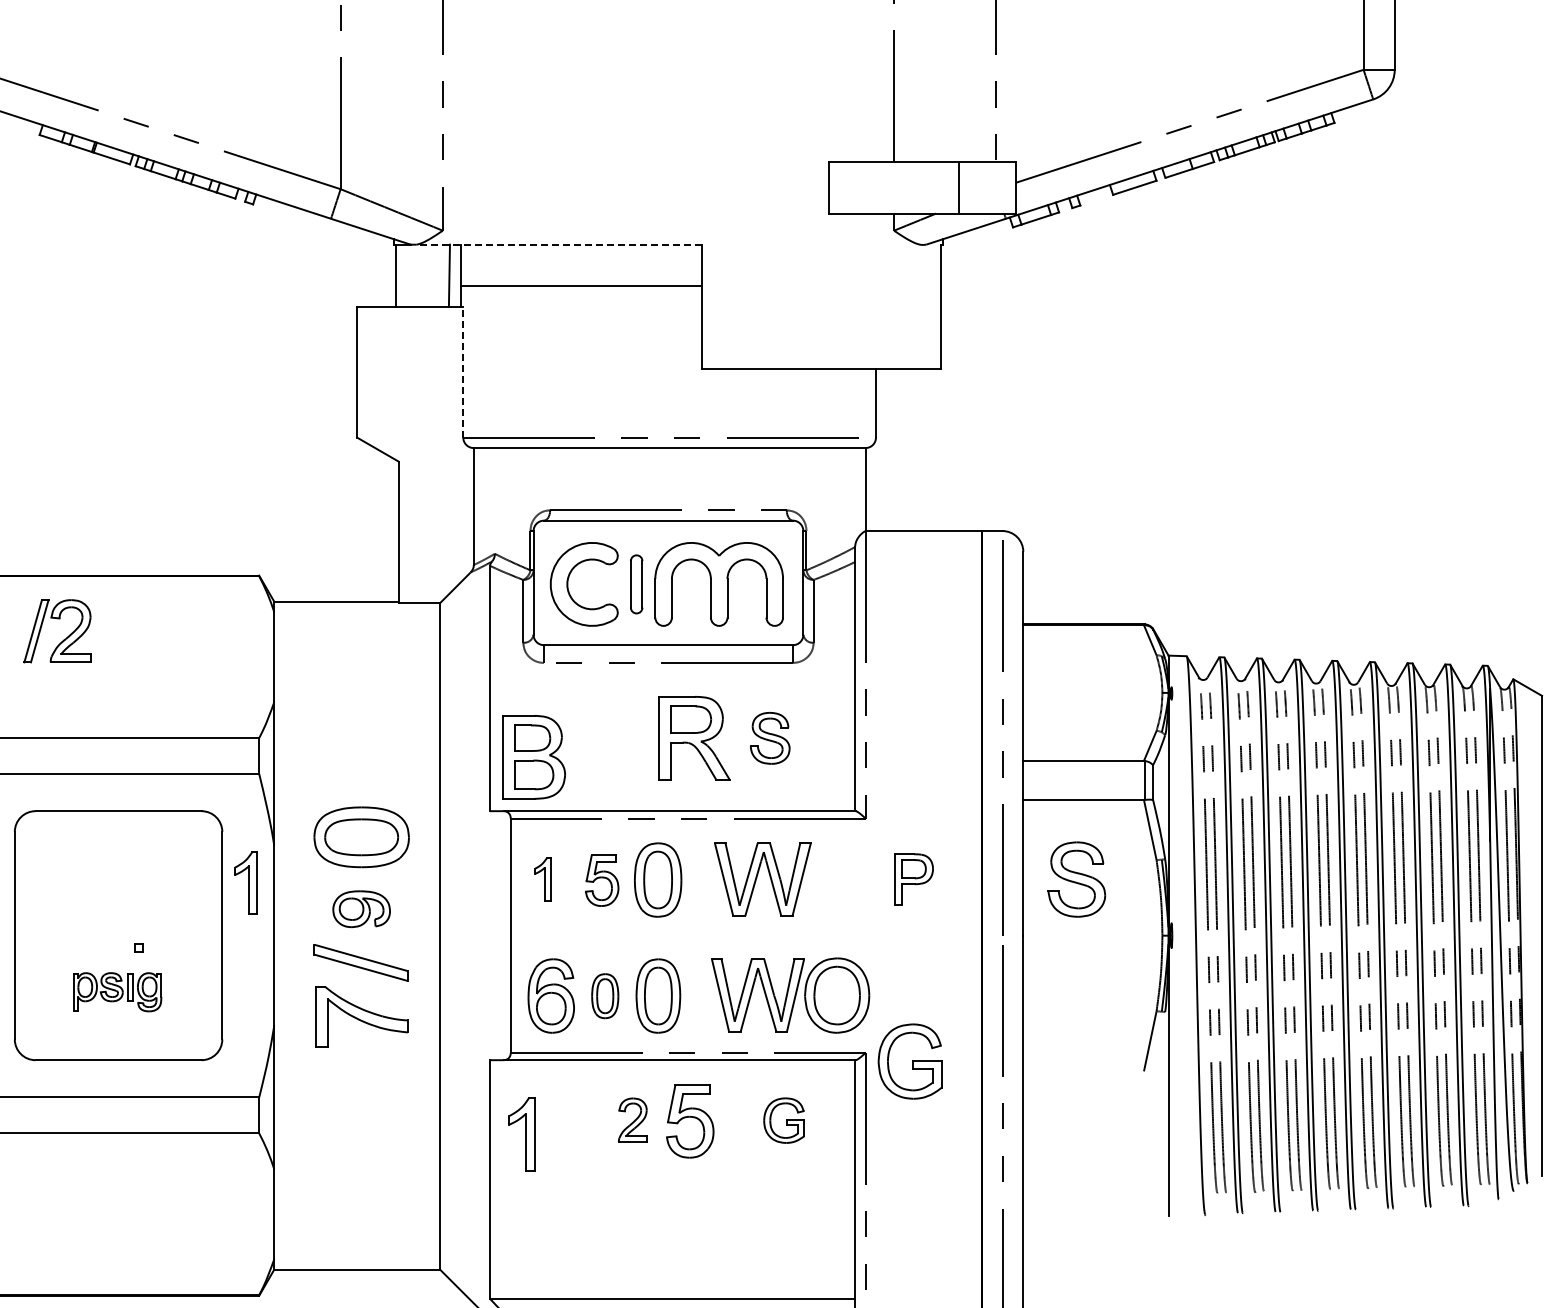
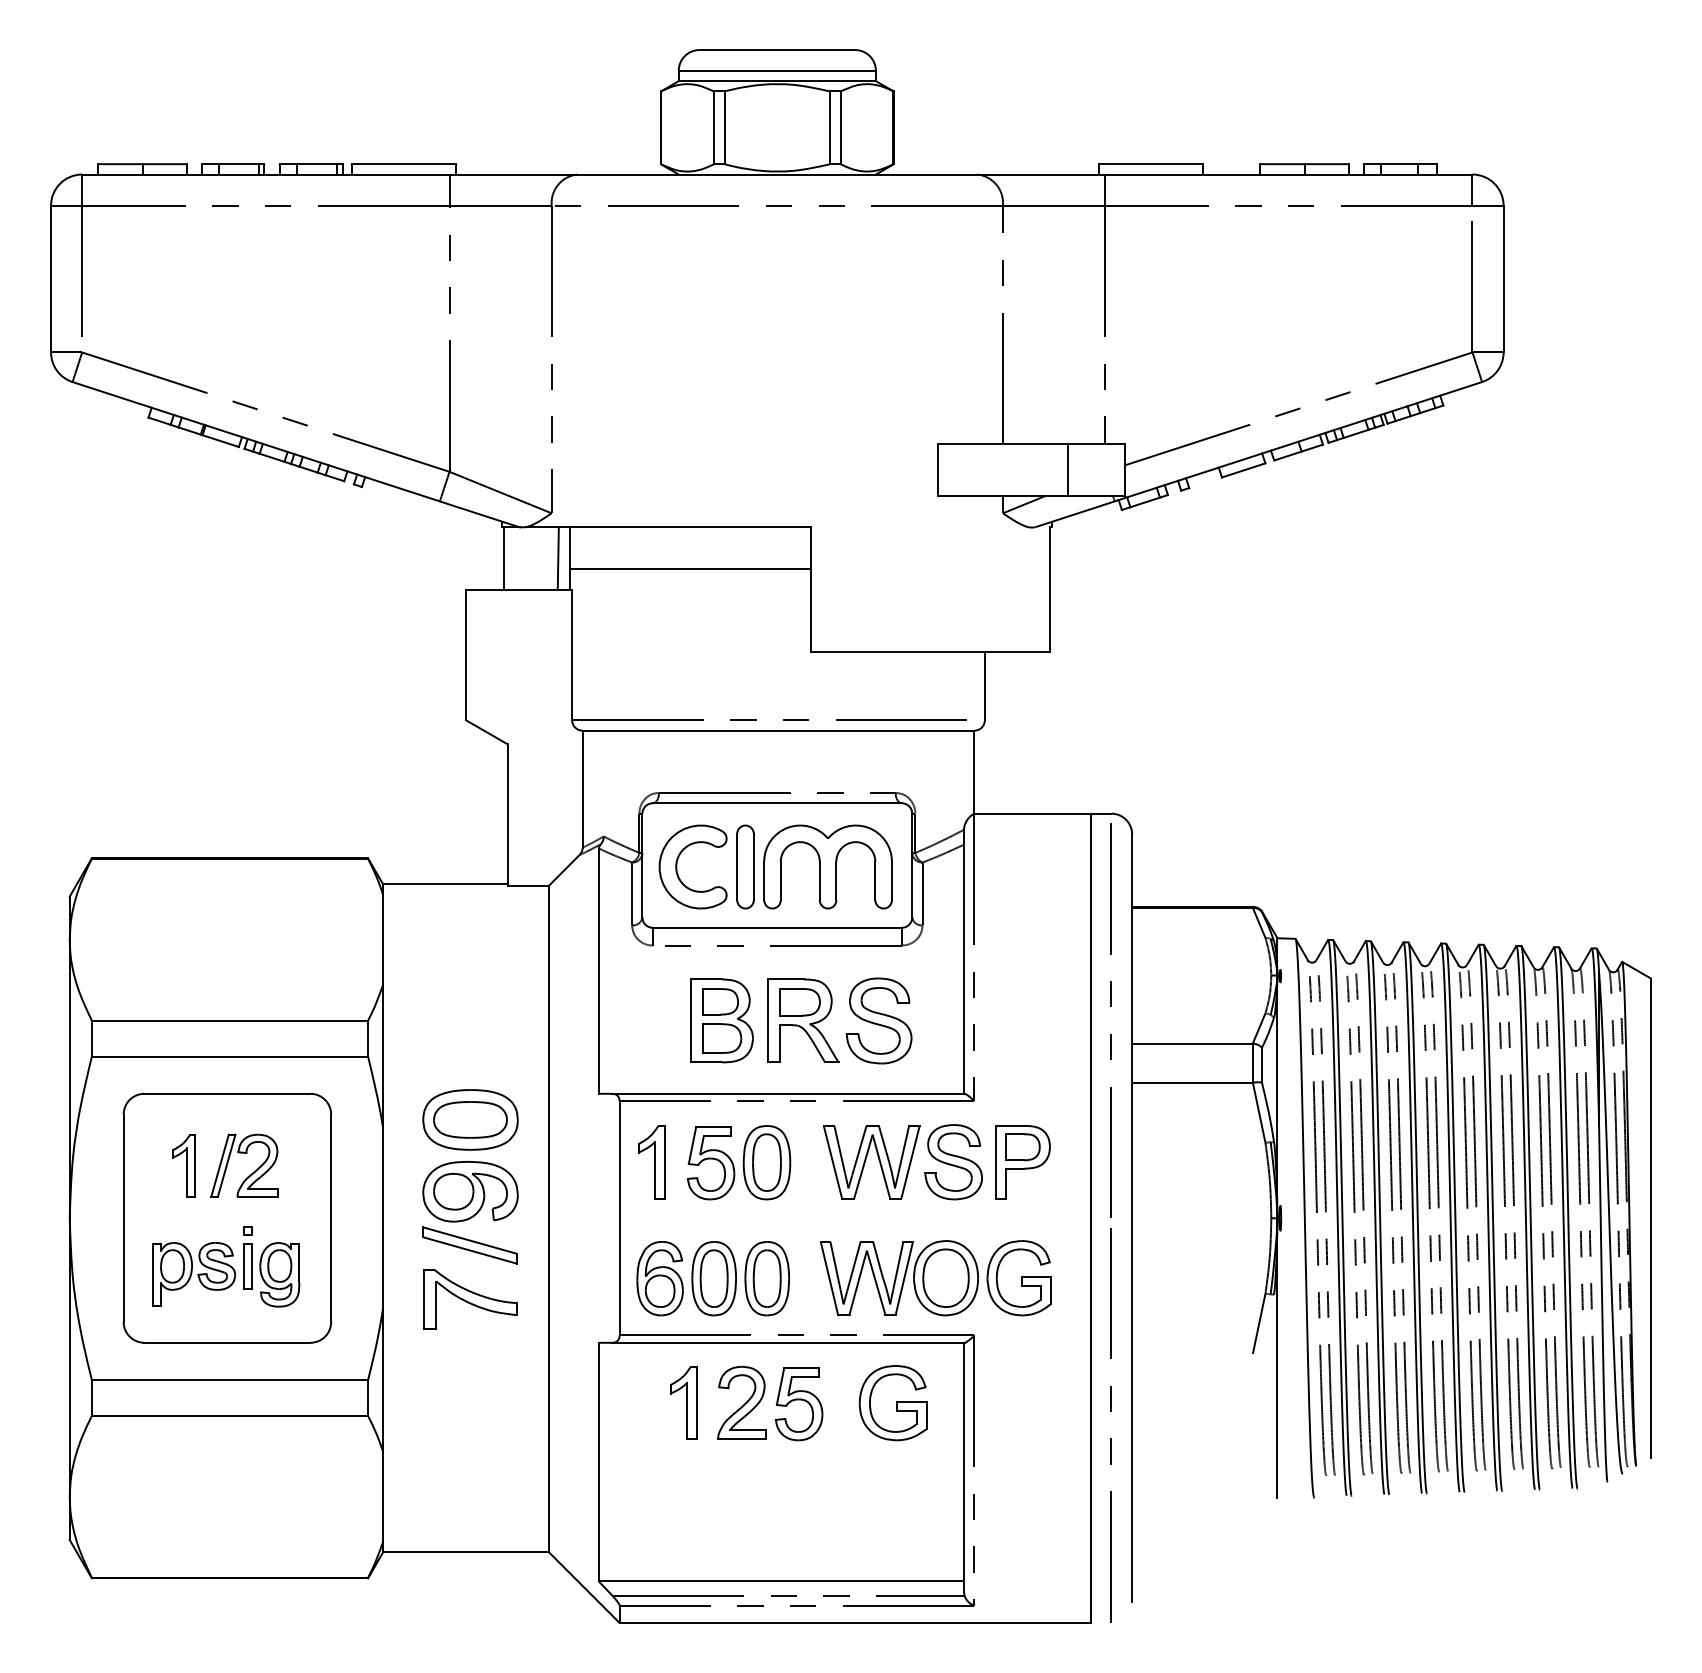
line: (558, 244) -> (667, 527), dashed -> solid
line: (463, 371) -> (572, 654), dashed -> solid
part: (636, 583) -> (745, 866), size x1.43
part: (65, 637) -> (252, 1172), moved
part: (769, 737) -> (878, 1020), size x1.67
part: (533, 756) -> (721, 1020), moved
part: (542, 879) -> (651, 1162), size x1.67
part: (913, 879) -> (1022, 1162), size x1.43
part: (1076, 879) -> (953, 1162), moved
part: (601, 880) -> (710, 1163), size x1.43
part: (245, 882) -> (183, 1165), moved
part: (361, 908) -> (470, 1191), size x1.67
part: (117, 991) -> (226, 1274), size x1.67
part: (604, 995) -> (713, 1278), size x1.67
part: (909, 1061) -> (1018, 1278), moved
part: (632, 1119) -> (741, 1402), size x1.67
part: (783, 1120) -> (892, 1403), size x1.67
part: (521, 1133) -> (683, 1402), moved

